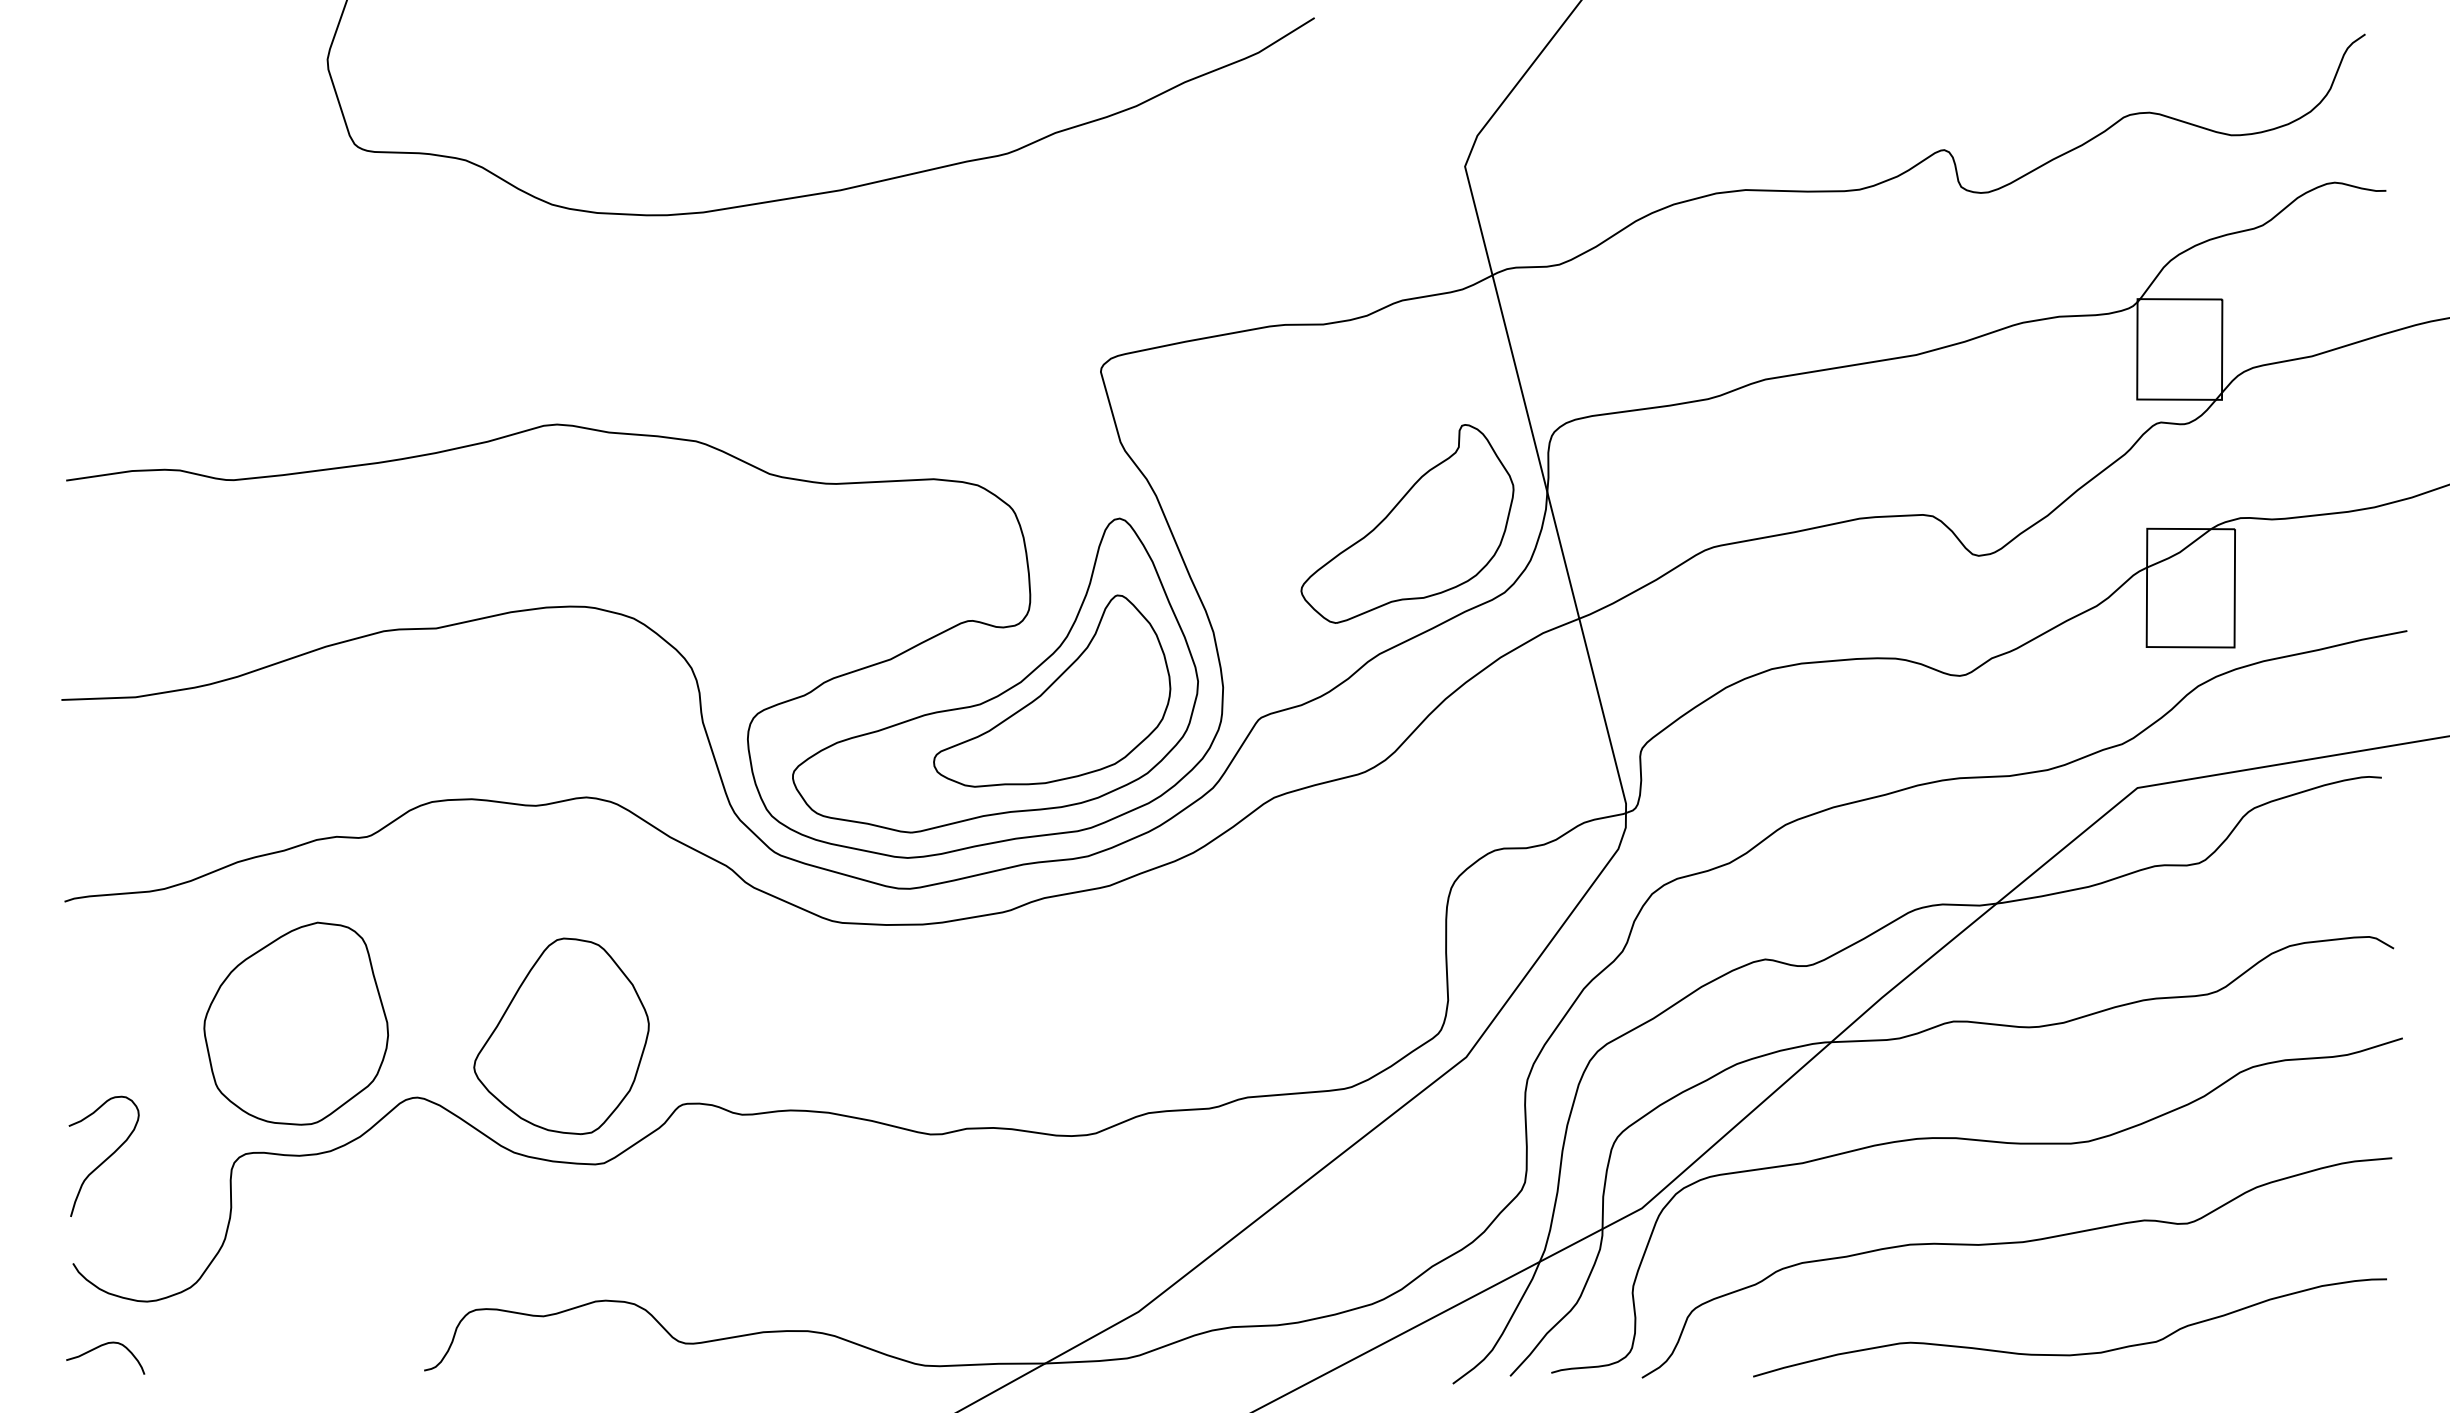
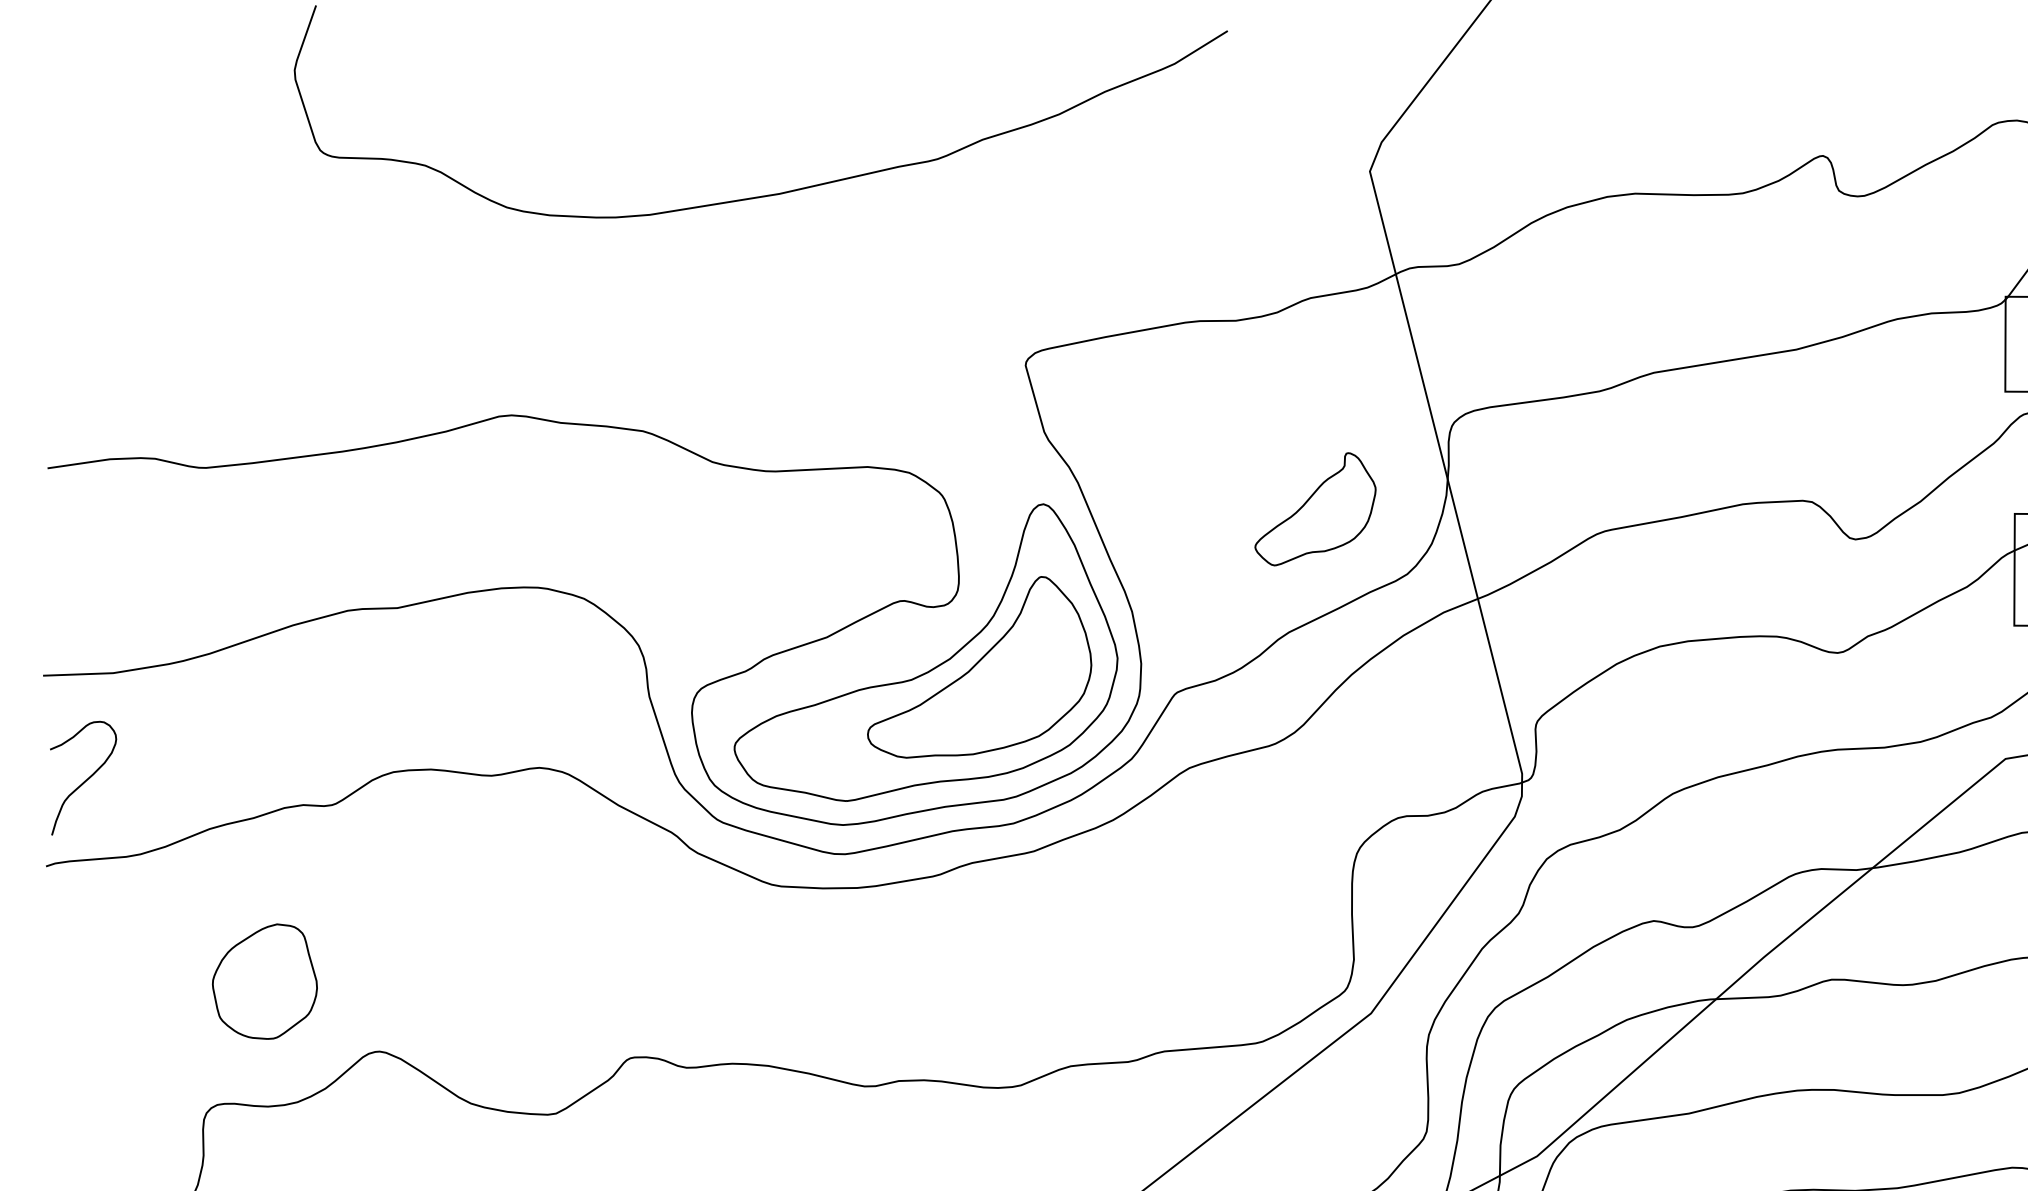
part: (1407, 523) -> (1315, 508), size x0.6
part: (295, 1023) -> (264, 981), size x0.6
part: (561, 1035) -> (515, 992), removed
curve: (106, 1158) -> (85, 780), moved

